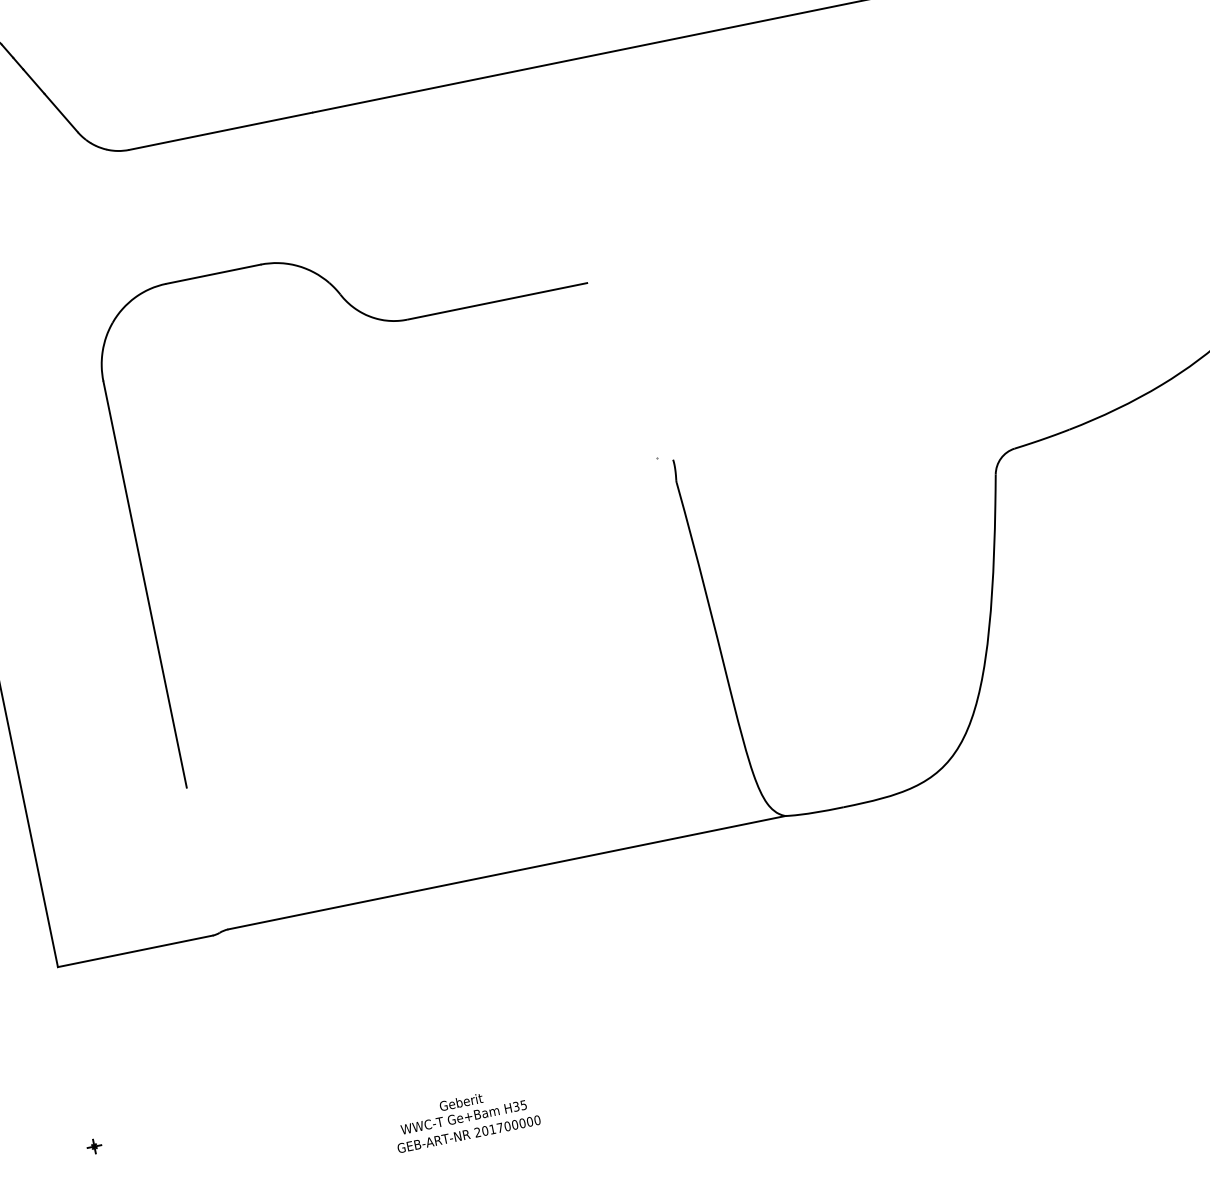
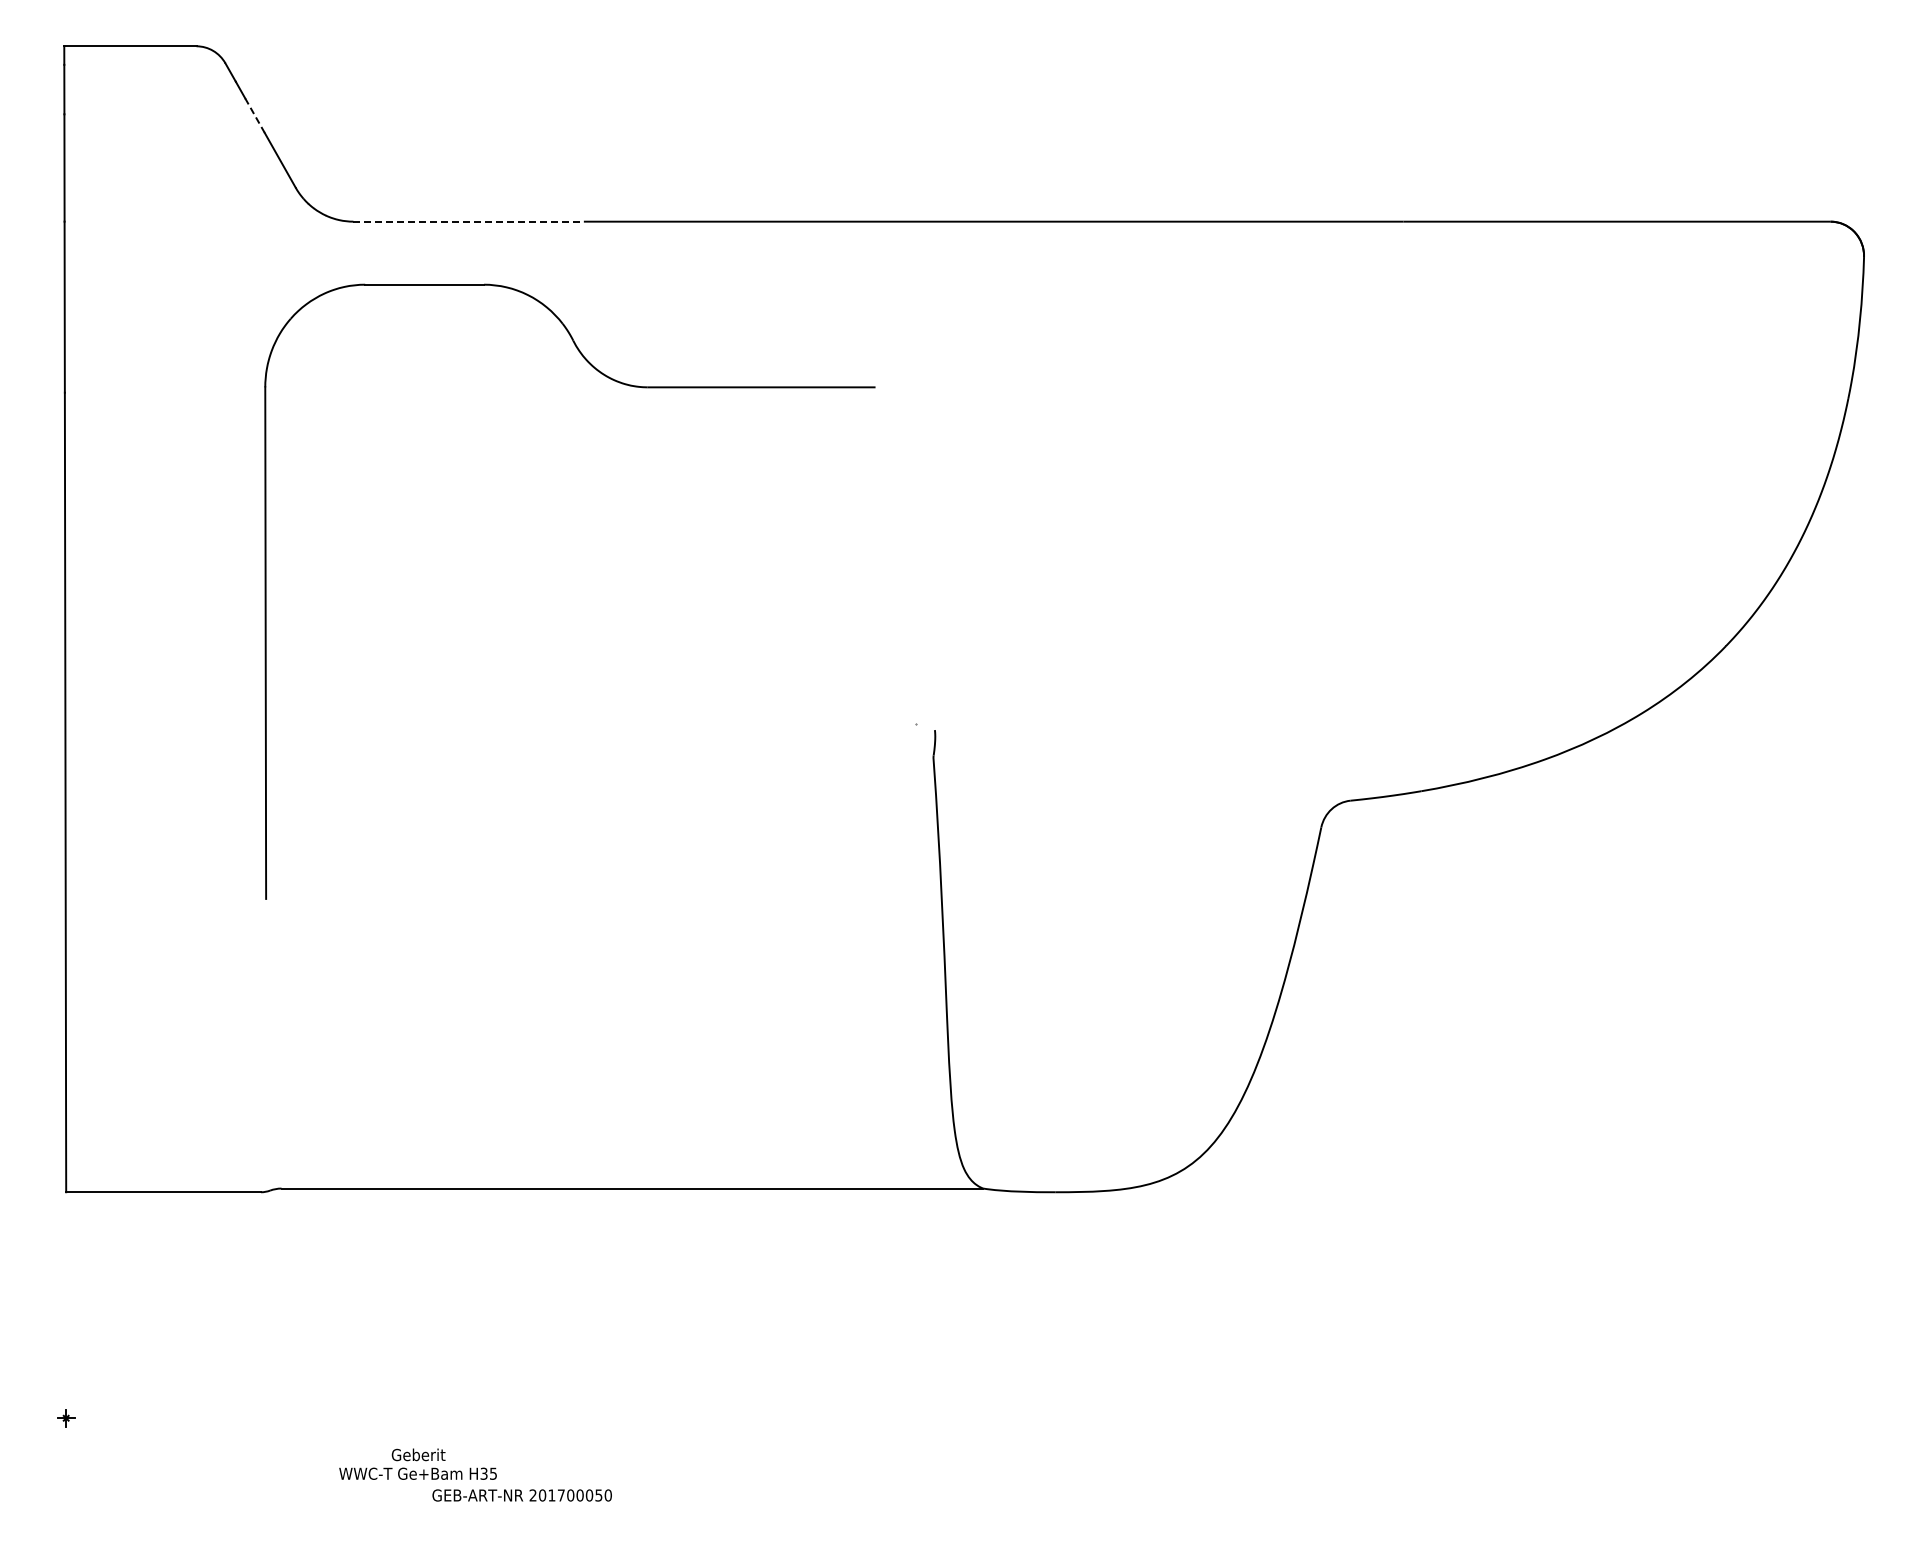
line: (33, 81) -> (254, 115), solid -> dashed
line: (221, 131) -> (469, 221), solid -> dashed
part: (389, 321) -> (625, 385), moved
text: (461, 1109) -> (417, 1463), moved
text: (529, 1121) -> (598, 1495), 201700000 -> 201700050

